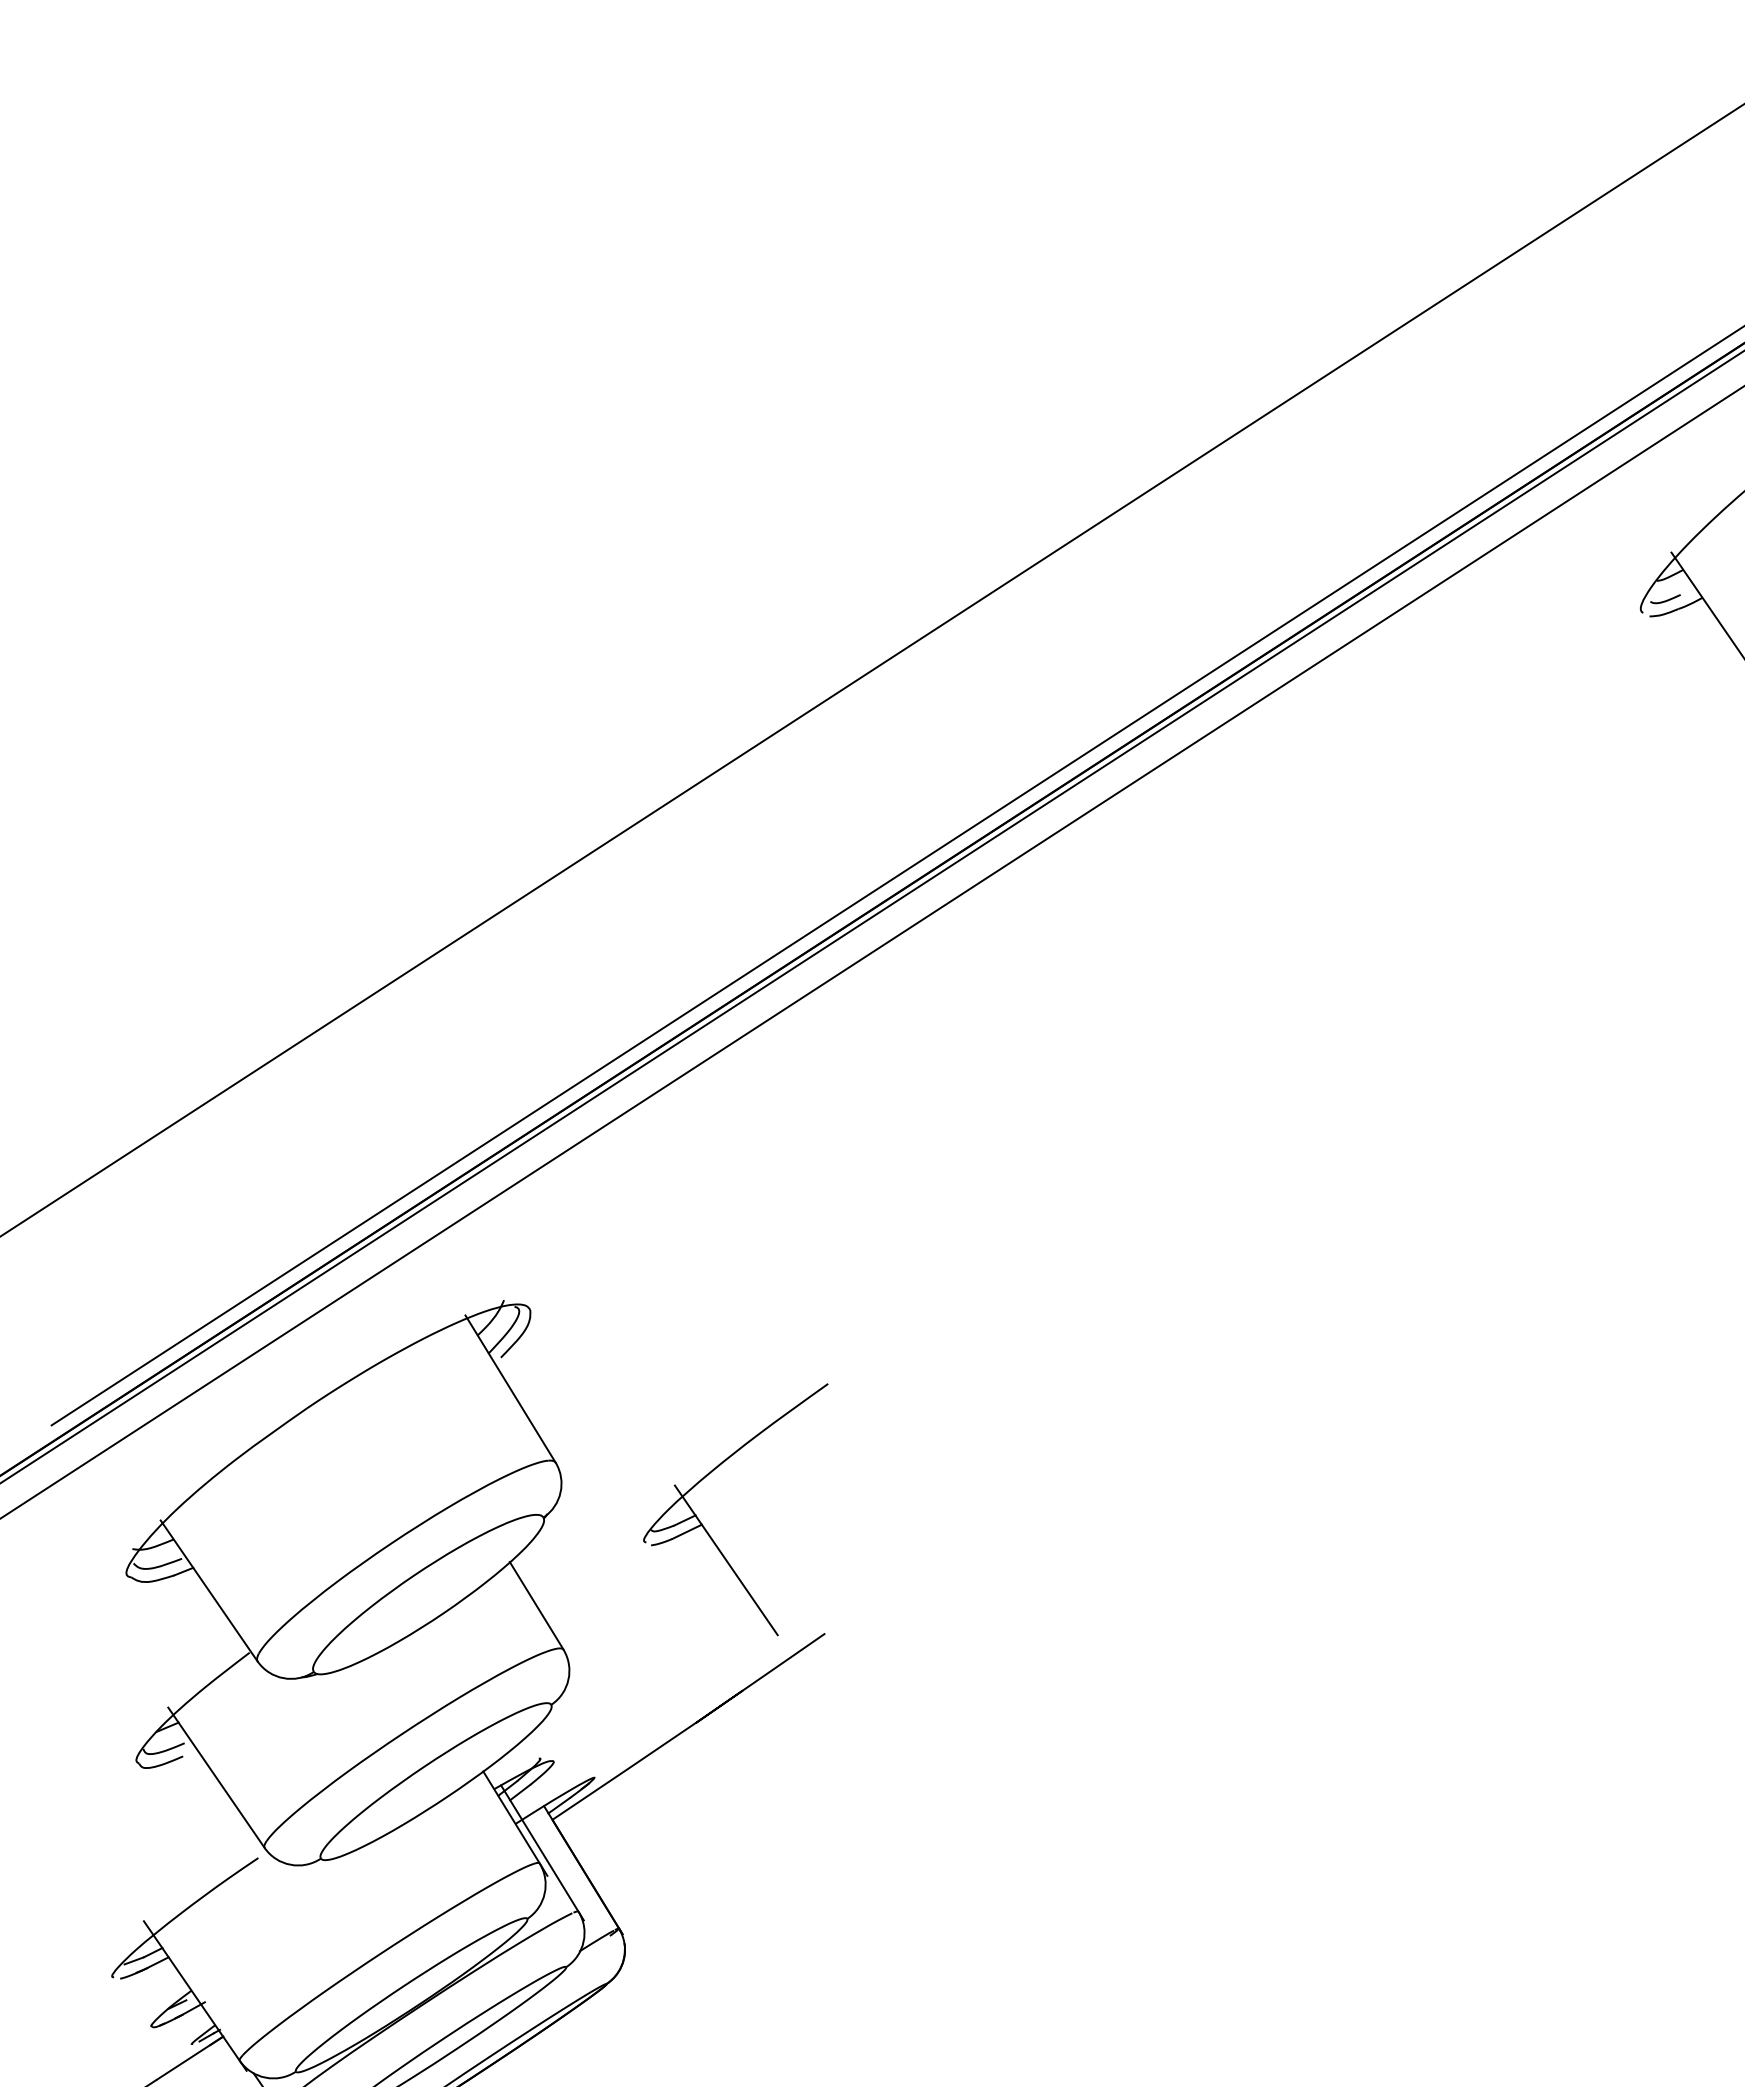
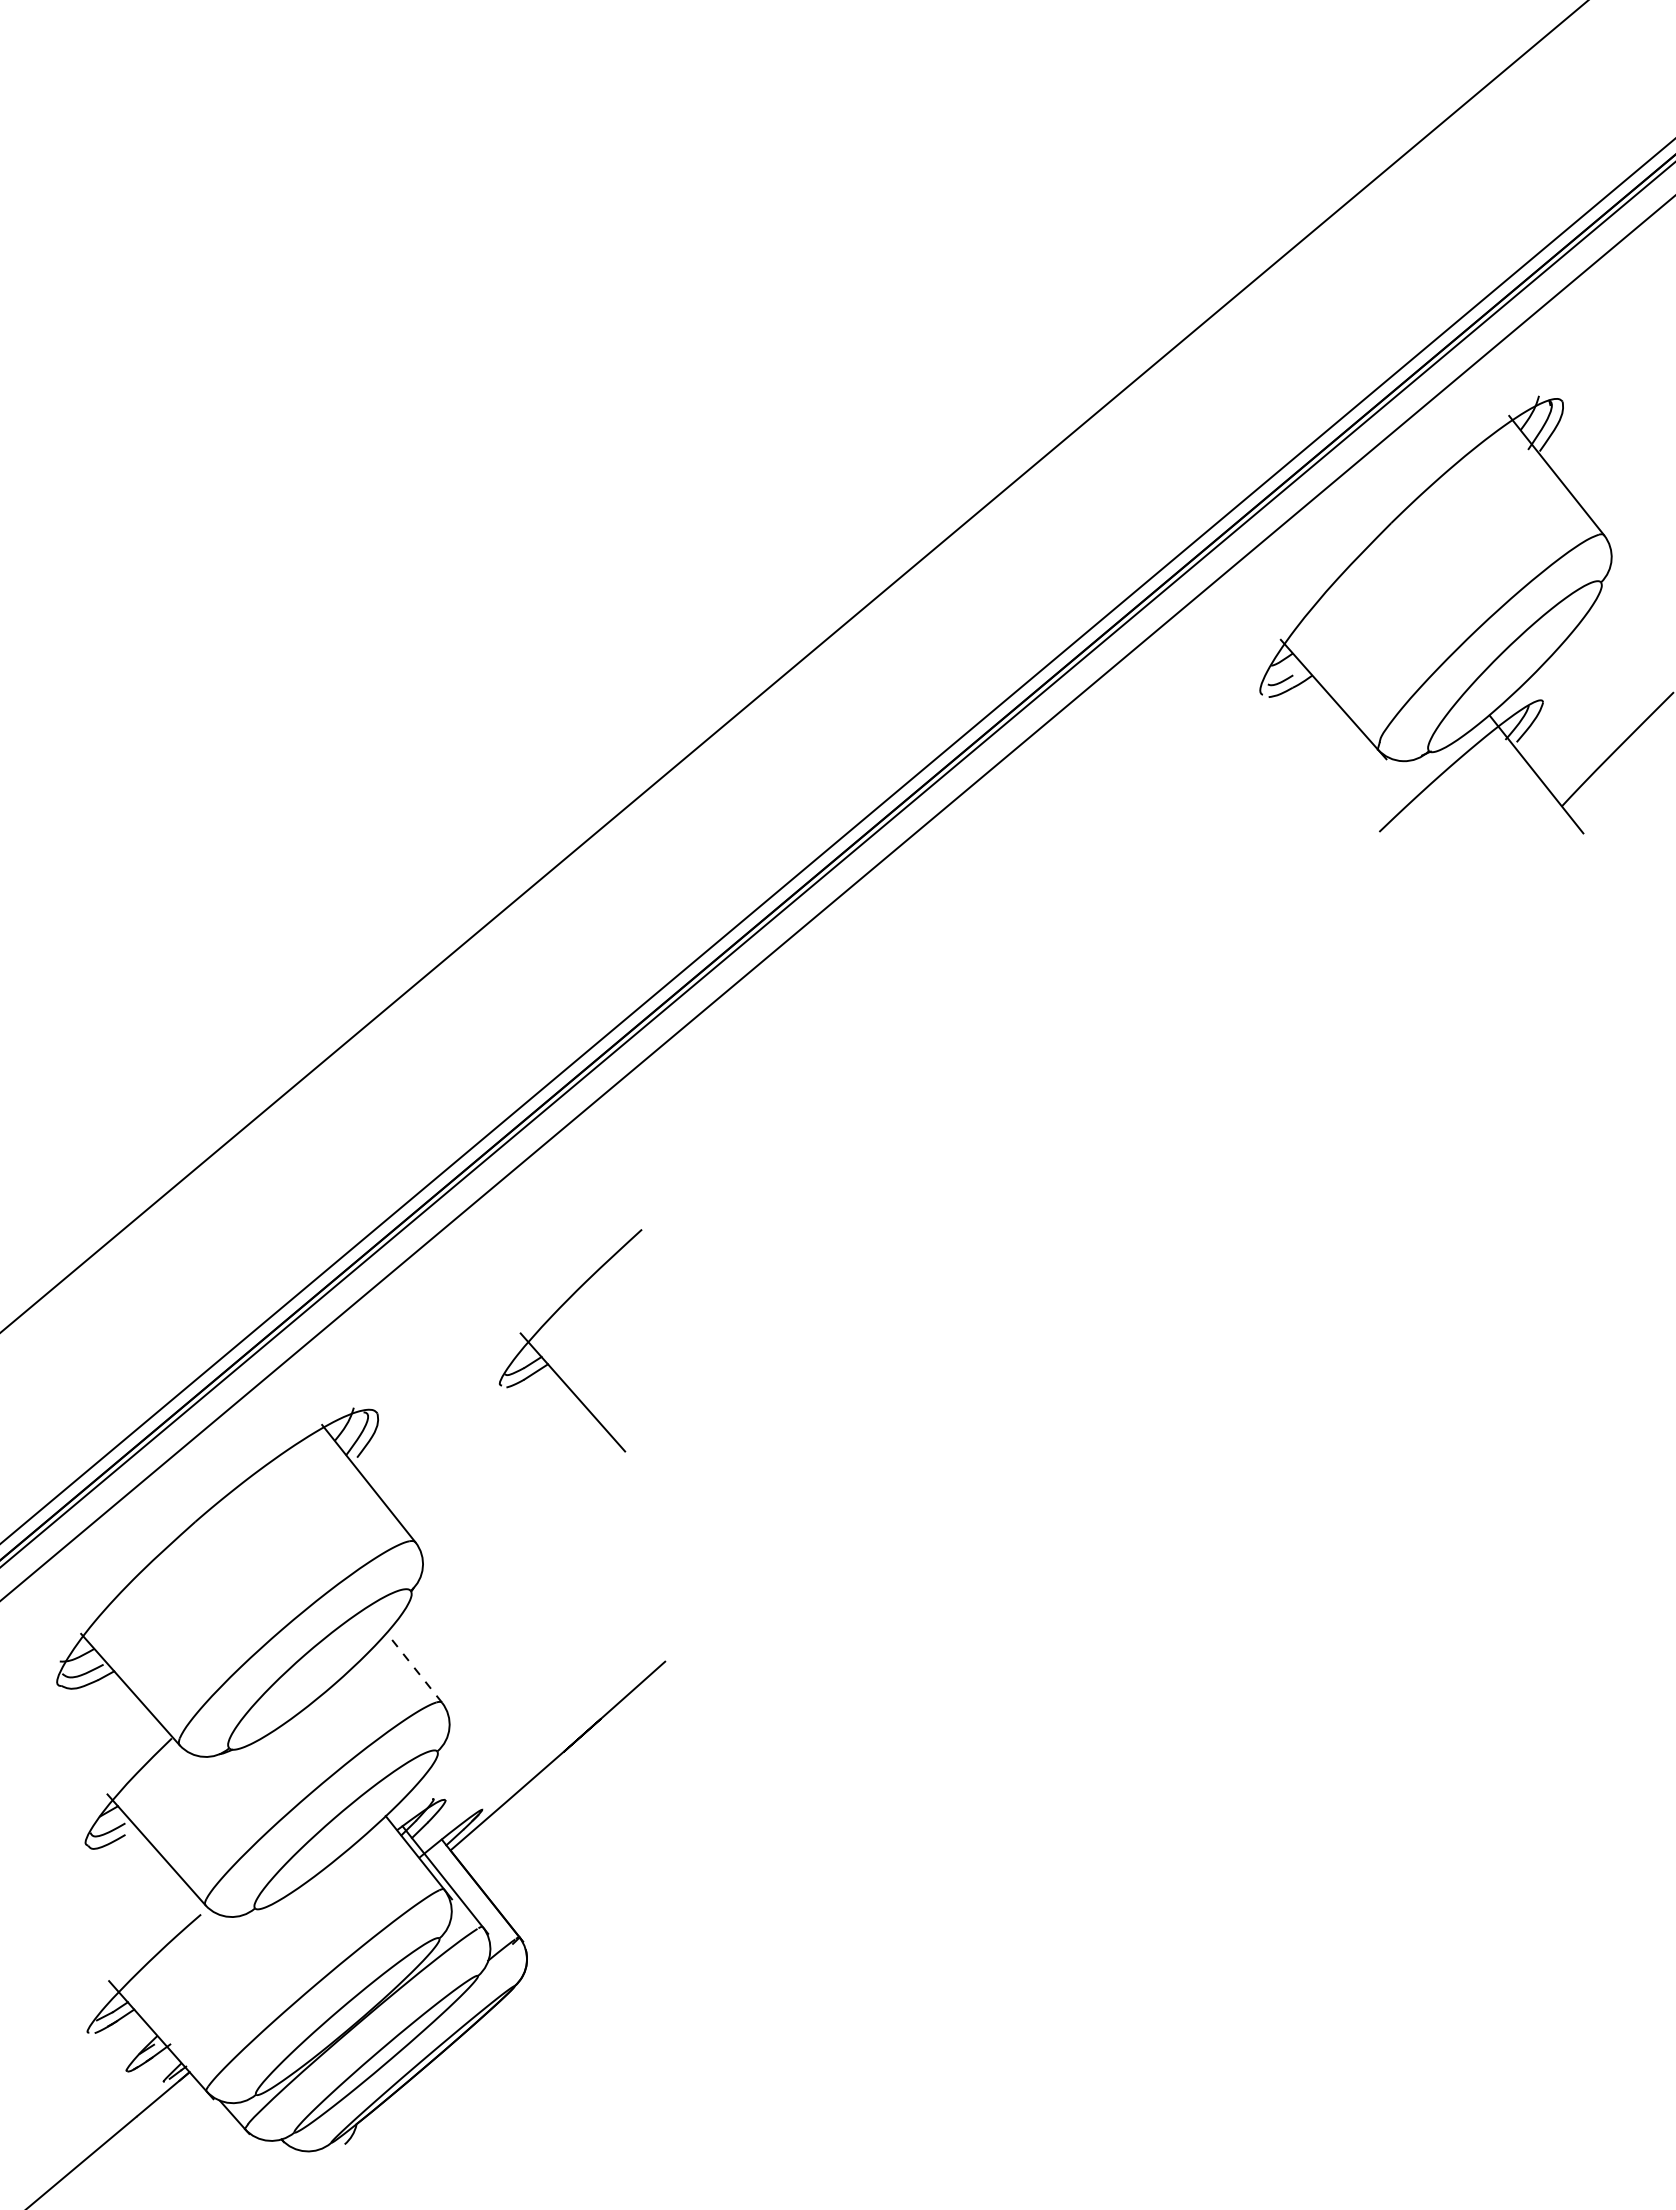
part: (710, 1473) -> (550, 1319), moved
line: (536, 1605) -> (414, 1667), solid -> dashed

